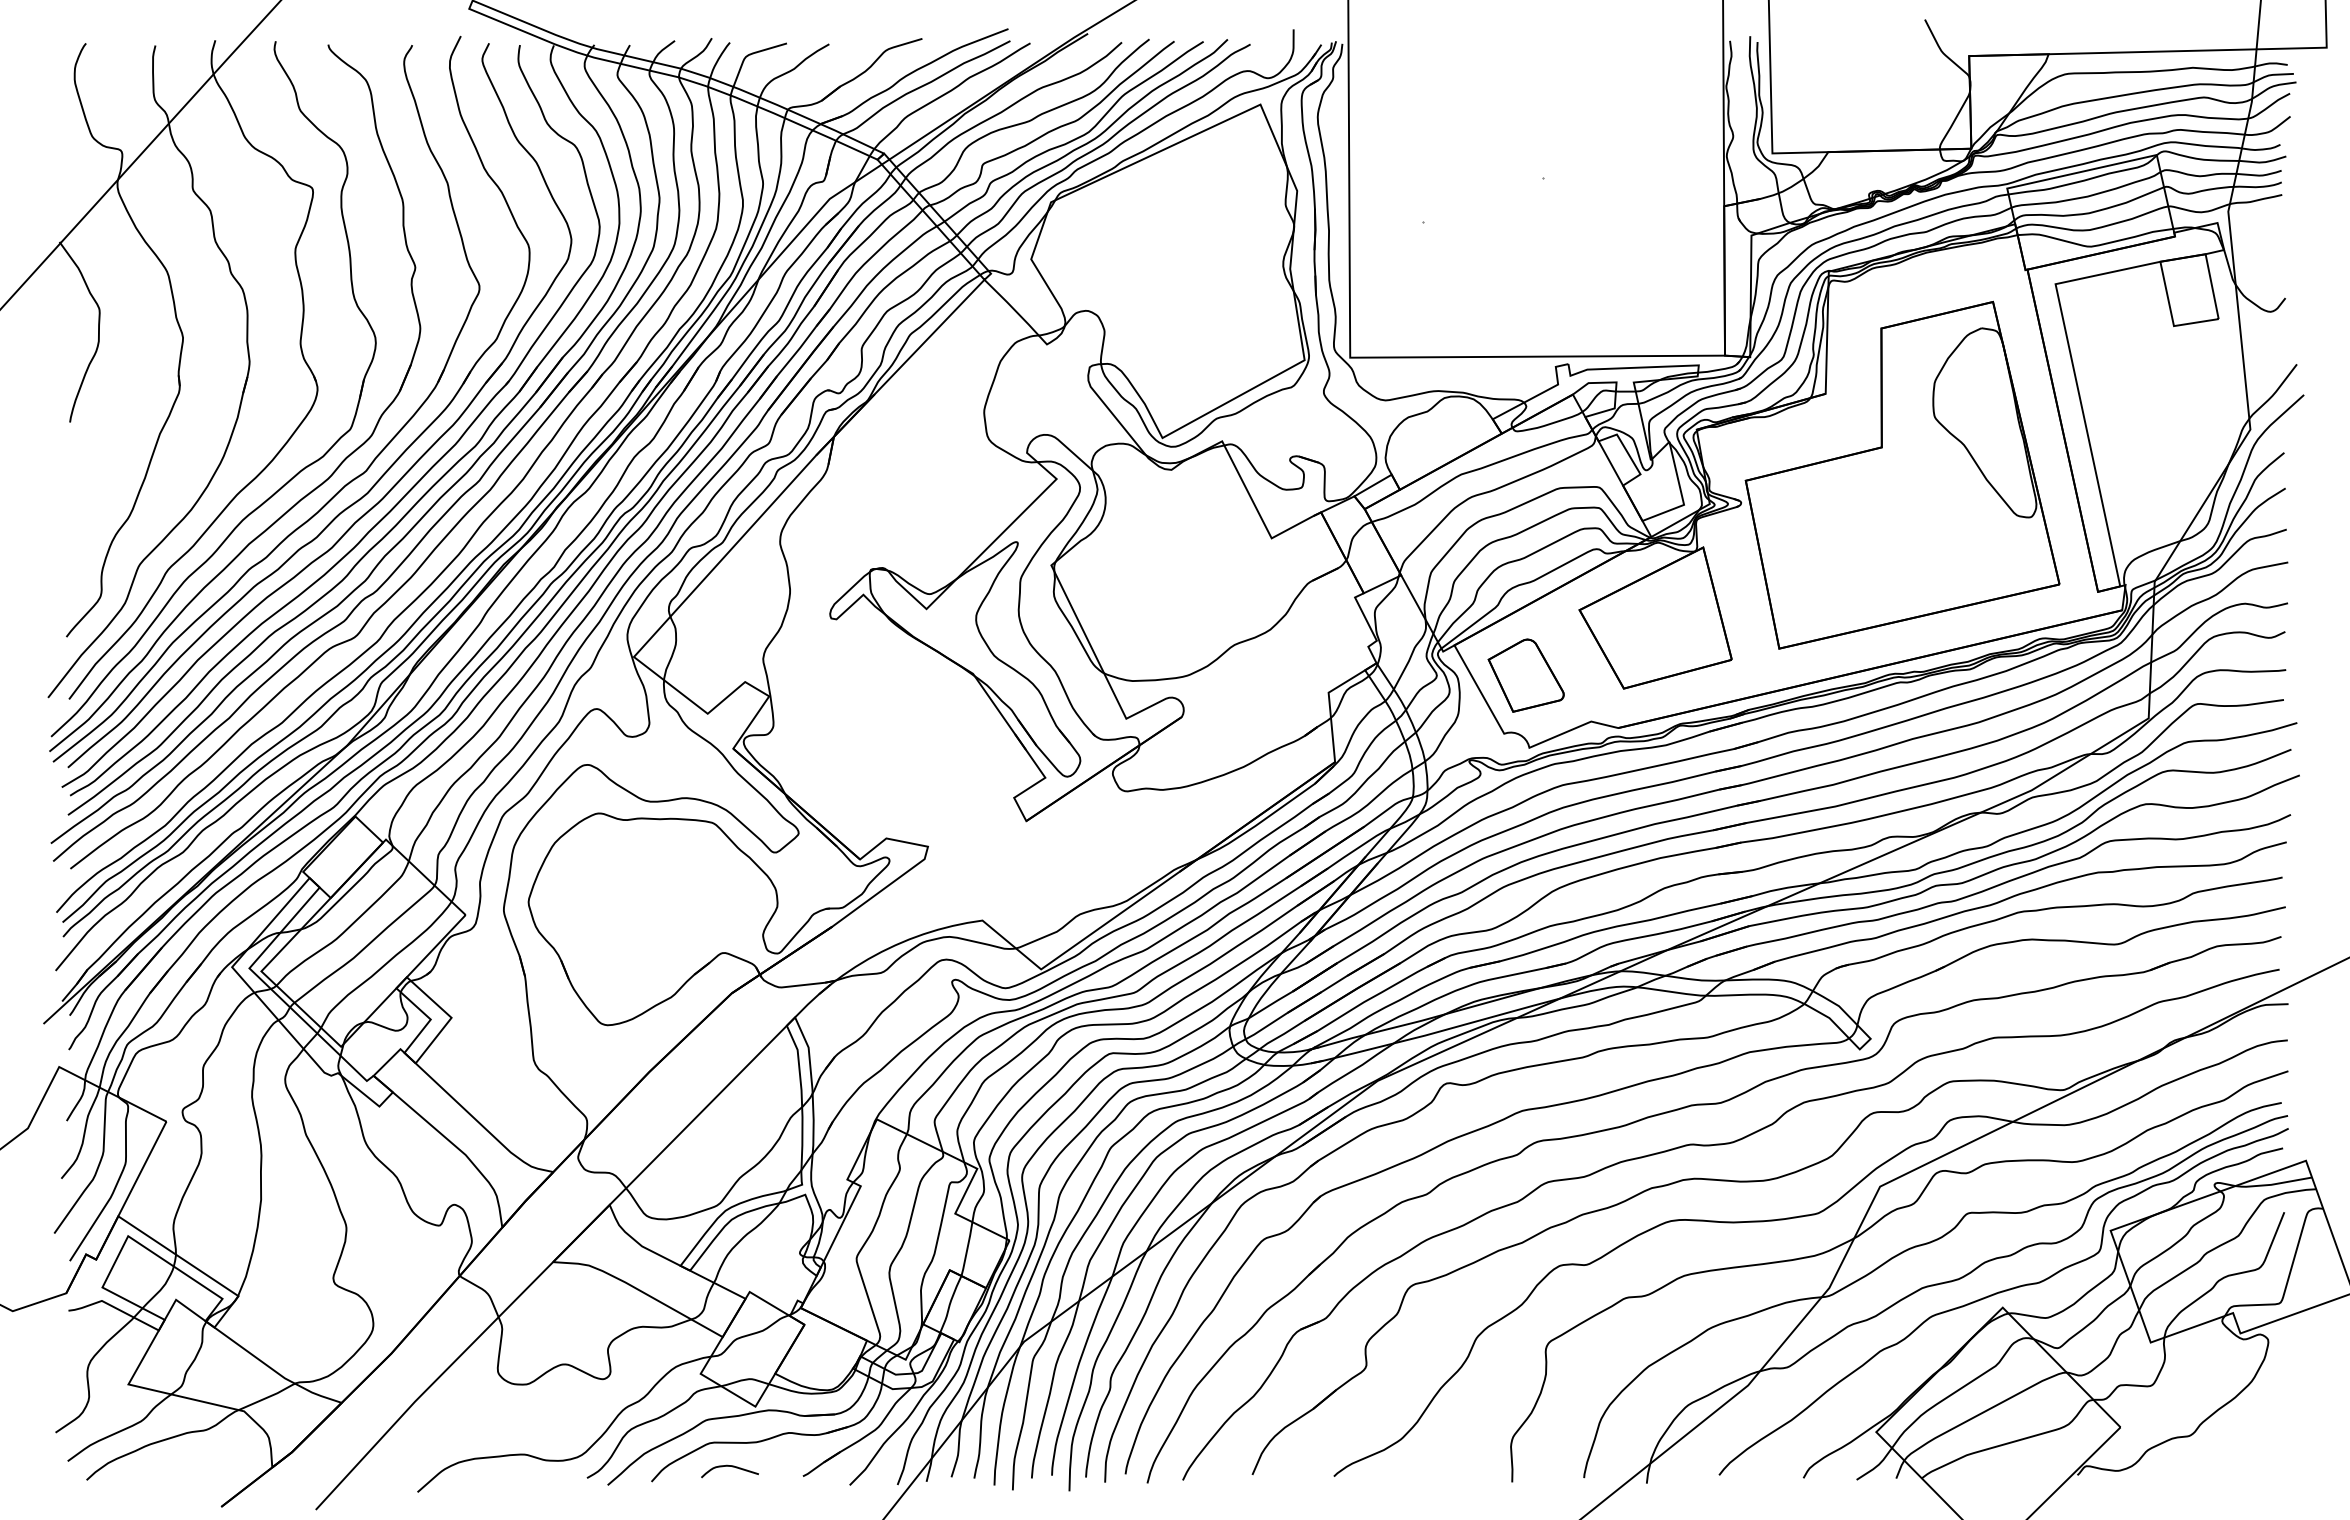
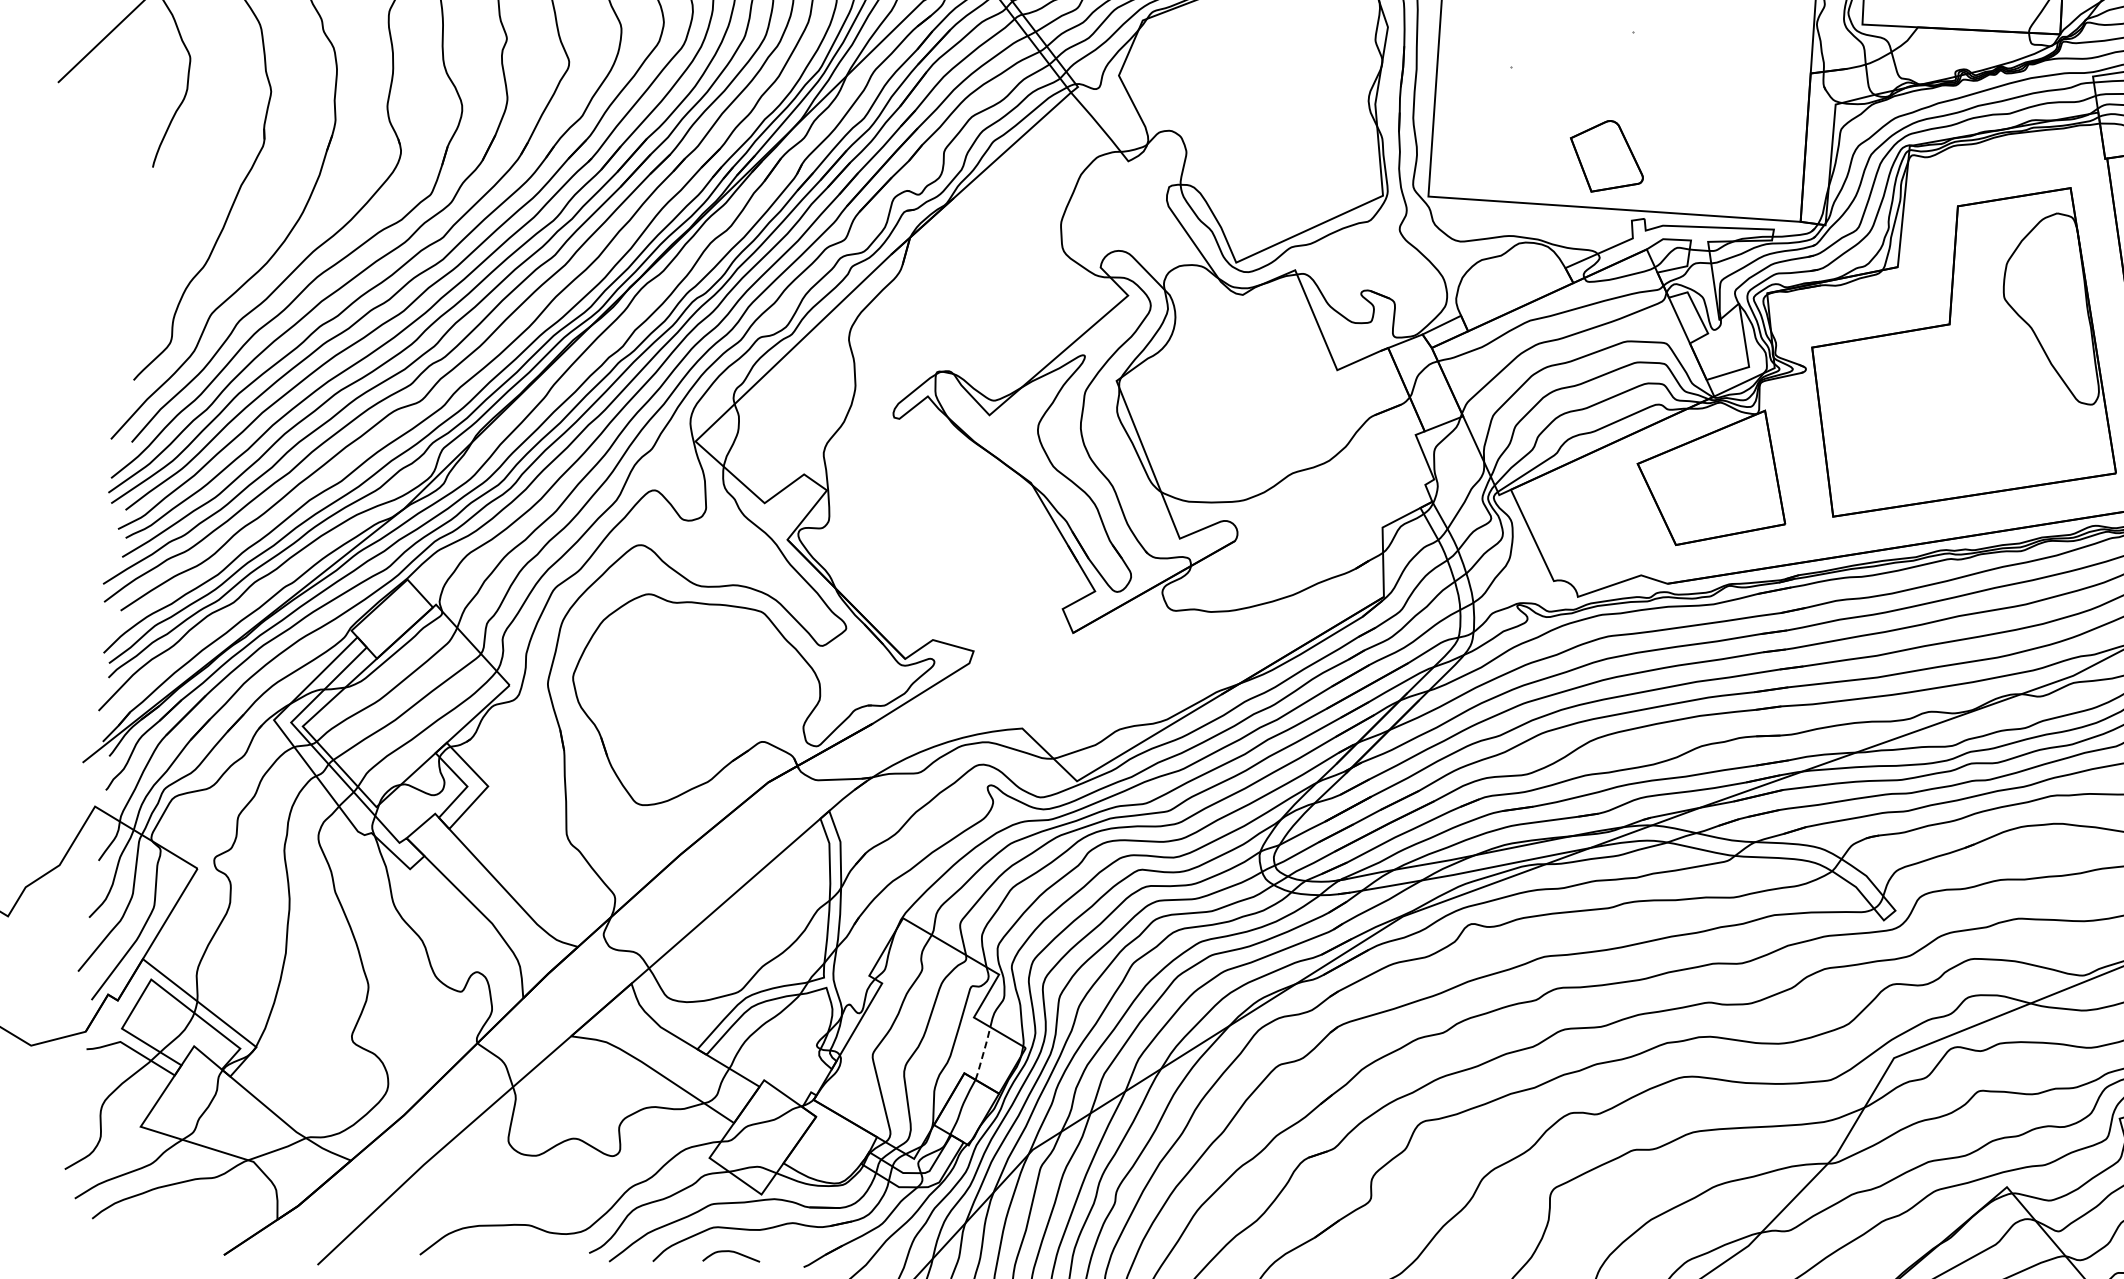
part: (1525, 675) -> (1606, 156), moved
line: (967, 1248) -> (983, 1052), solid -> dashed

